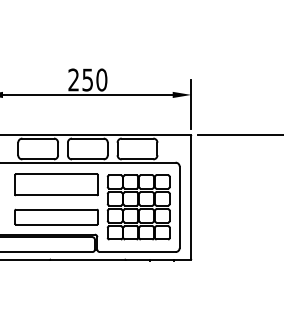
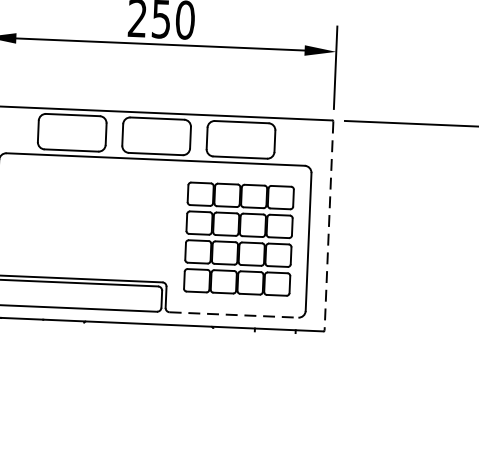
part: (56, 184) -> (100, 194), removed
line: (191, 197) -> (329, 226), solid -> dashed
part: (56, 216) -> (98, 248), removed
line: (137, 252) -> (233, 315), solid -> dashed

